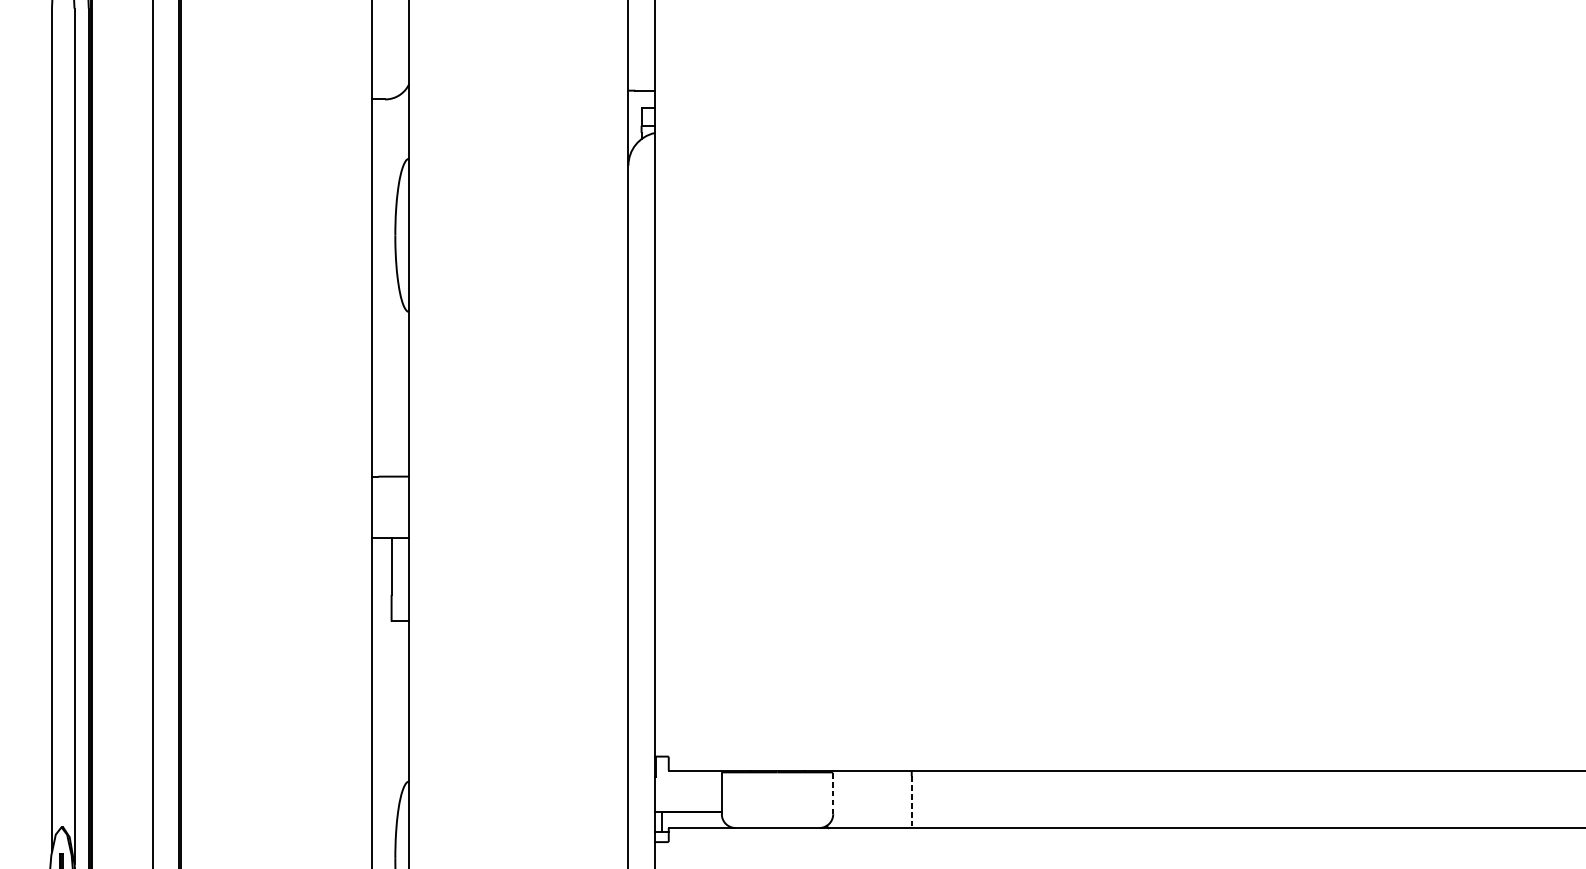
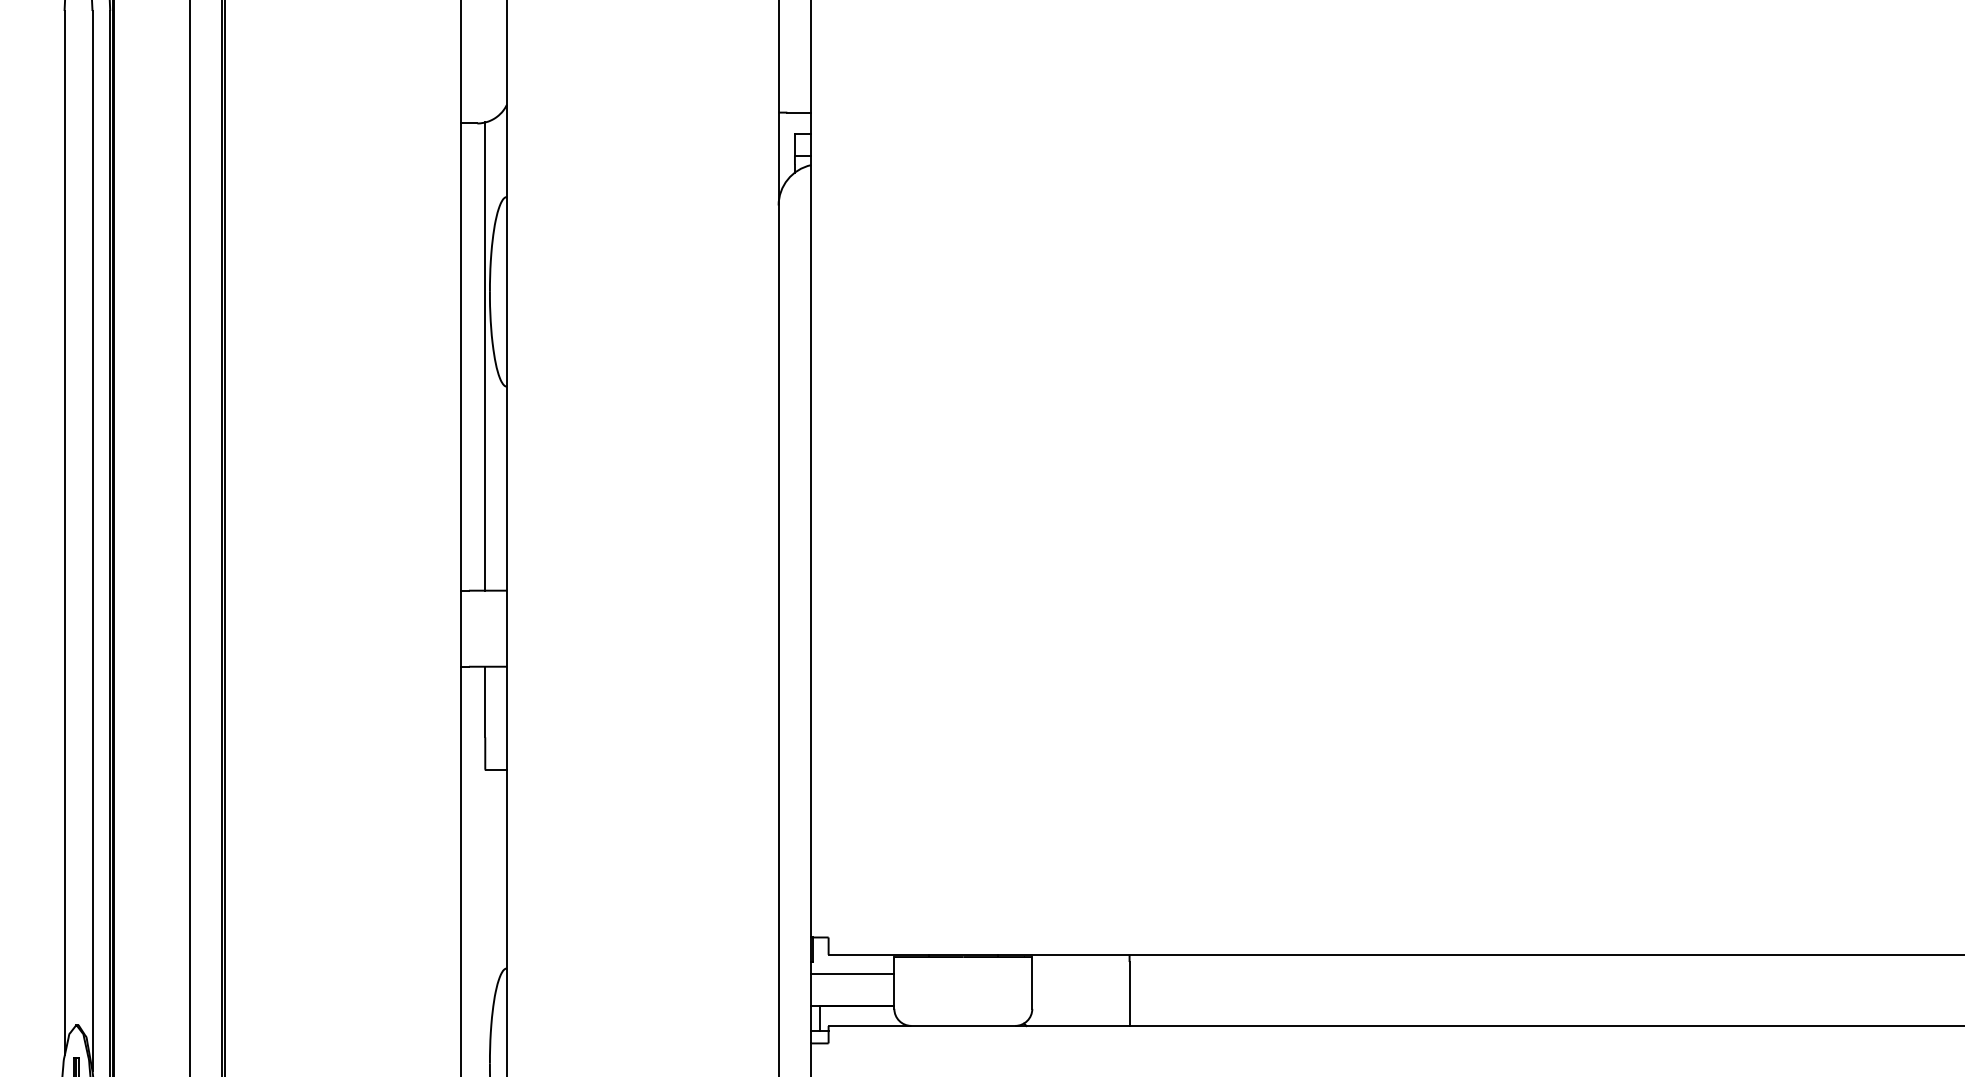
line: (391, 287) -> (485, 356), added
line: (688, 785) -> (852, 973), added
line: (833, 792) -> (1032, 982), dashed -> solid
line: (911, 802) -> (1129, 994), dashed -> solid

